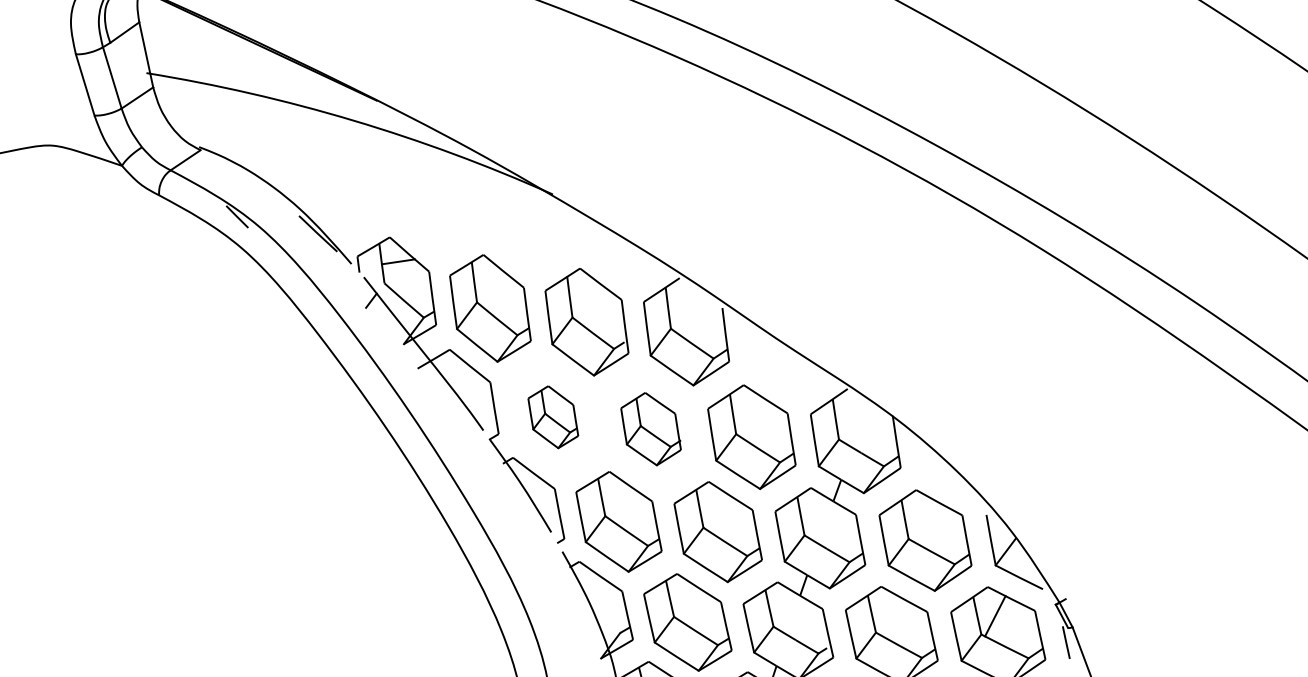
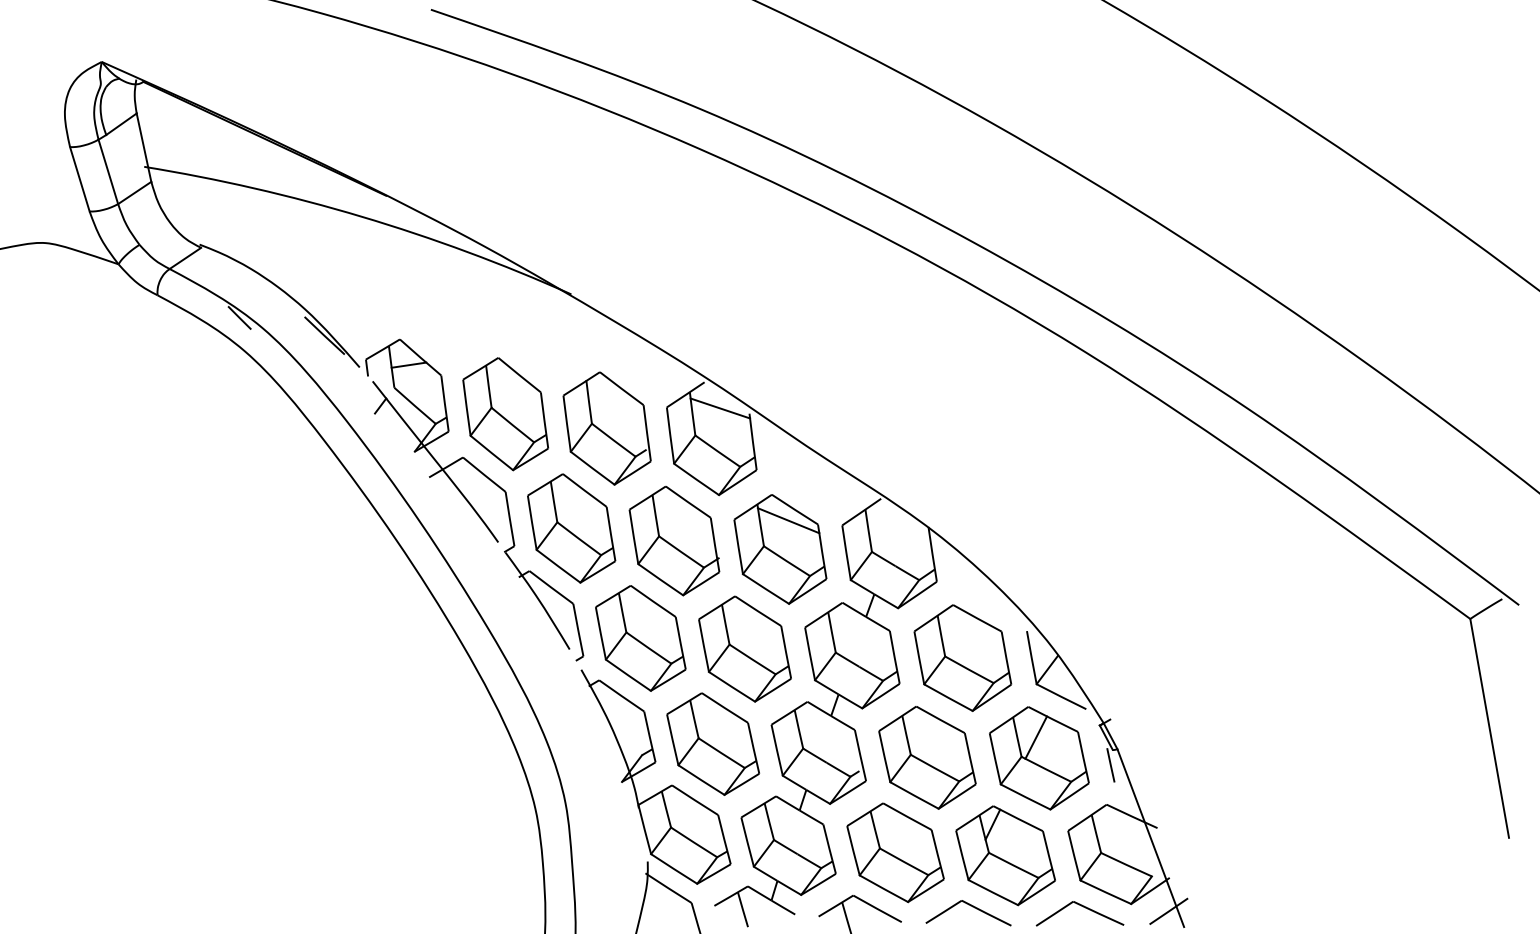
line: (694, 303) -> (720, 408), added
line: (759, 409) -> (788, 520), added
part: (553, 417) -> (571, 528), size x1.67
part: (651, 428) -> (674, 540), size x1.43

